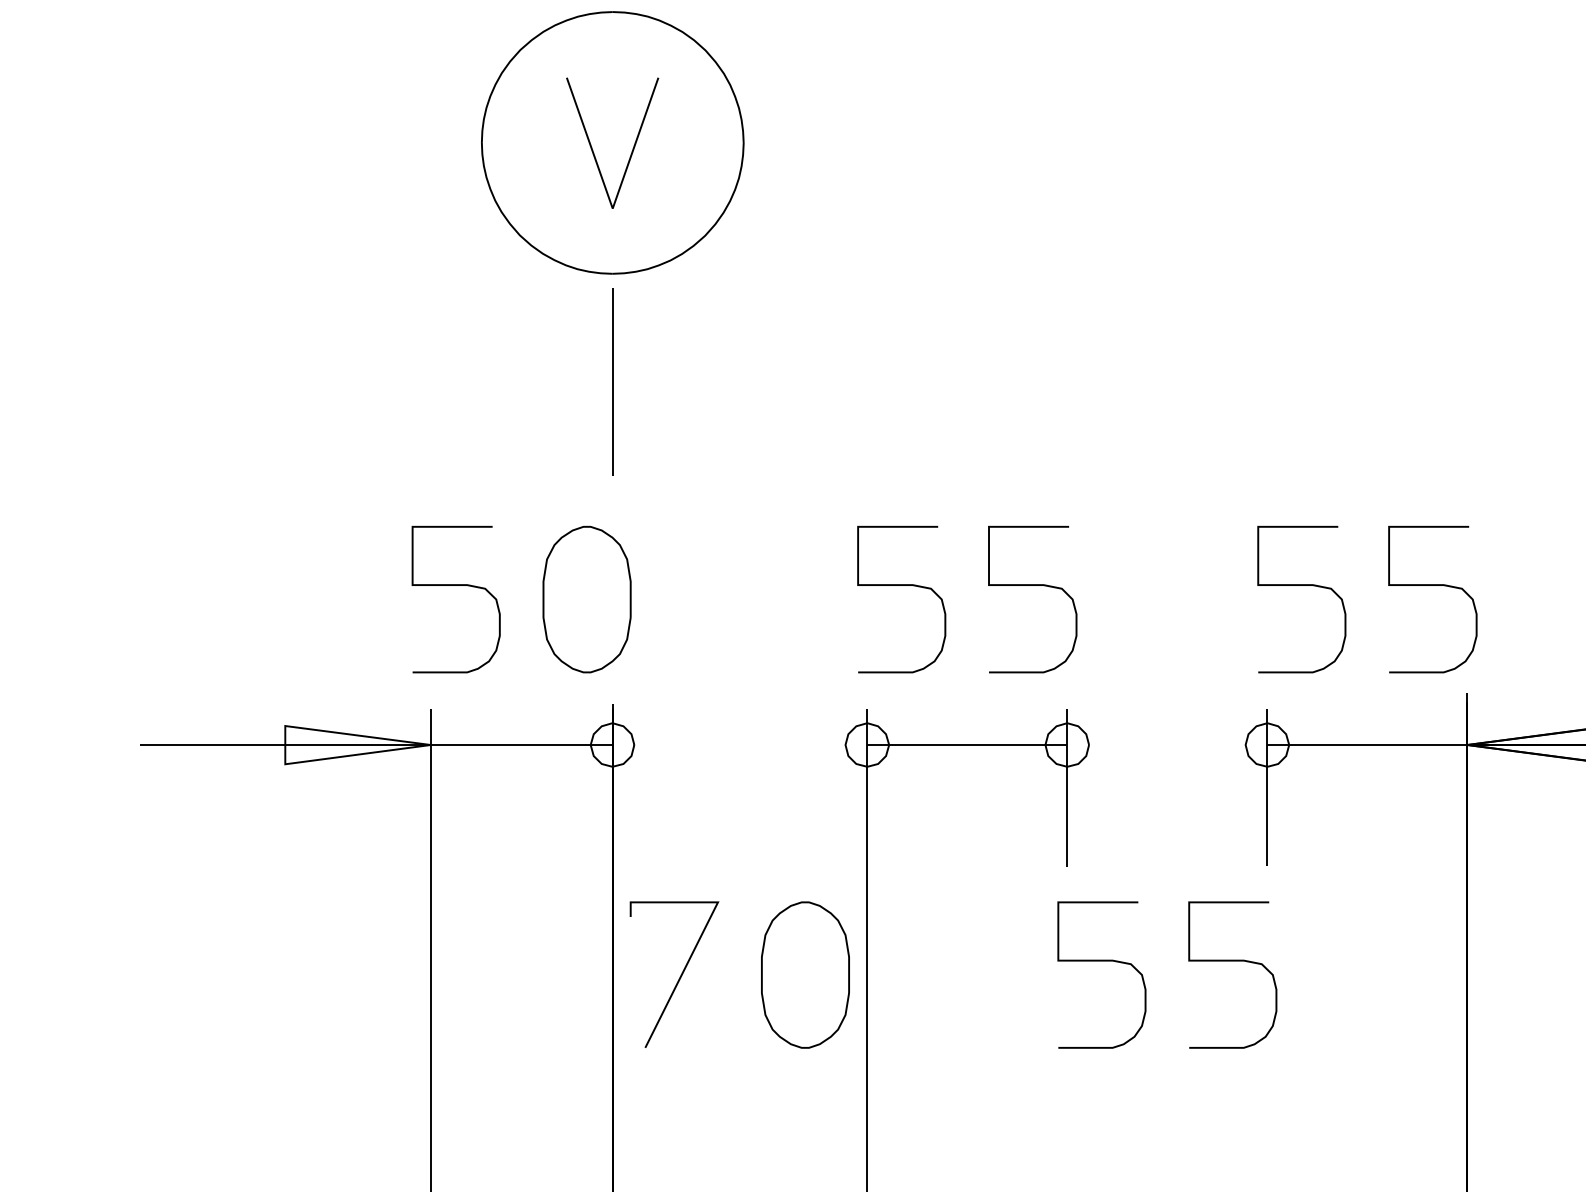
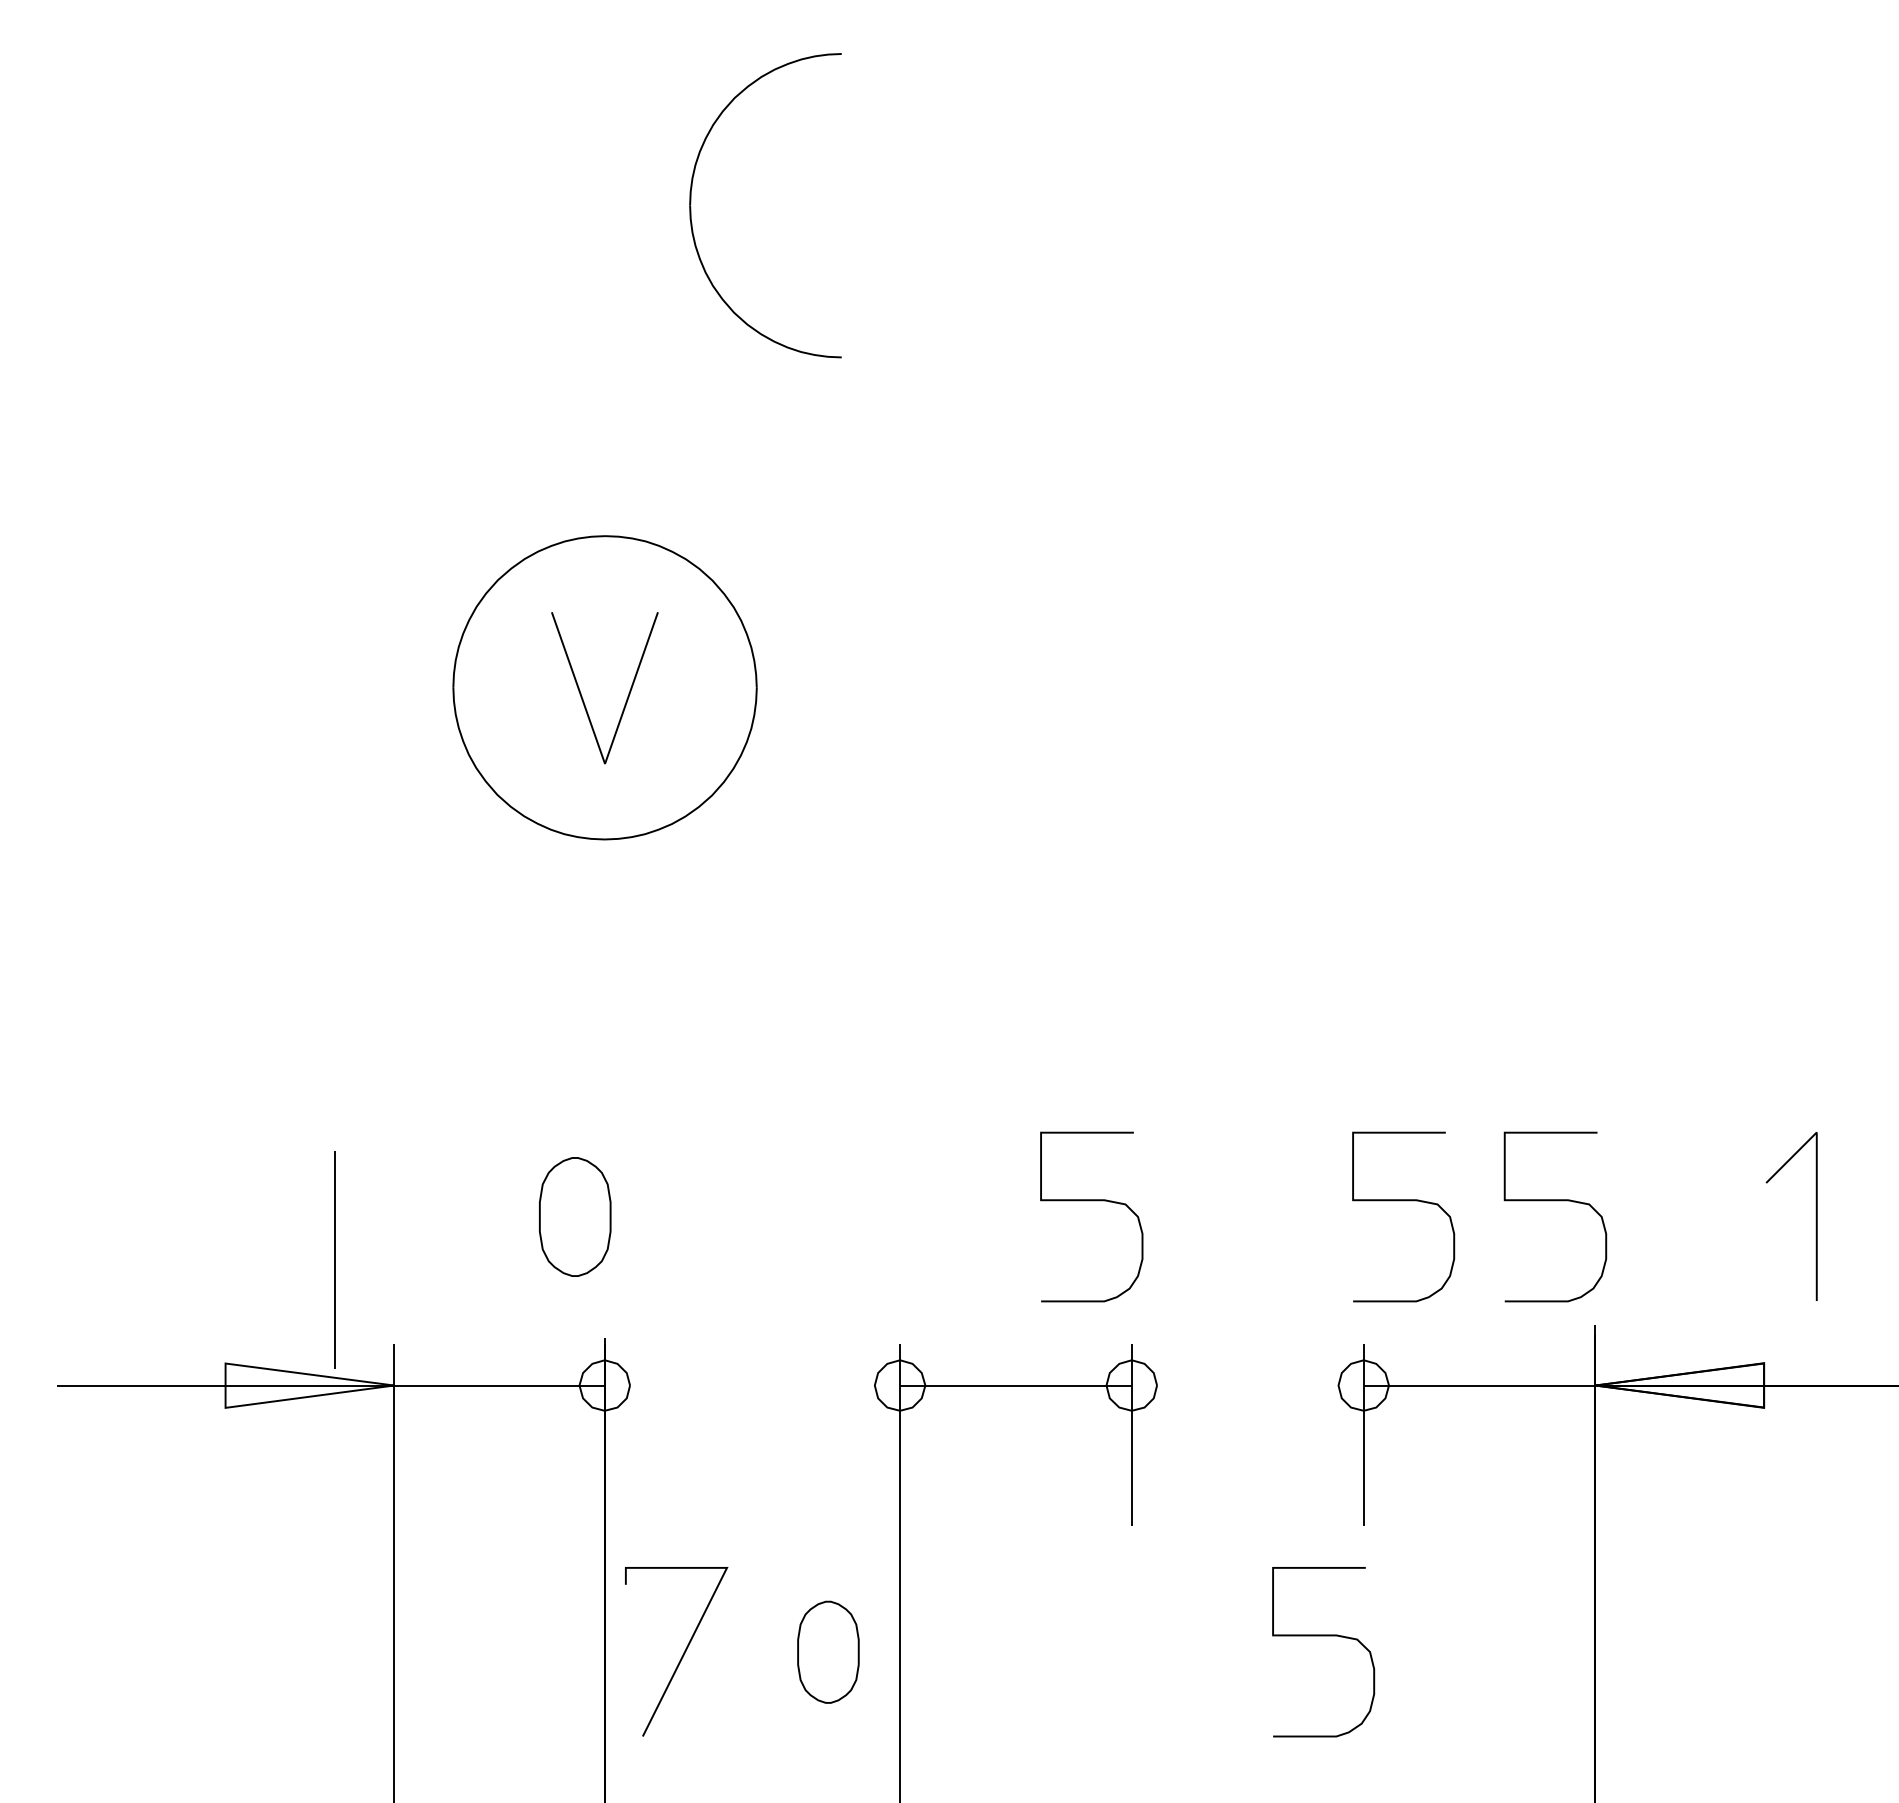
line: (612, 381) -> (334, 1259), moved
curve: (456, 586) -> (423, 1201), removed
curve: (901, 586) -> (939, 1201), removed
part: (586, 599) -> (574, 1216), size x0.7
curve: (1101, 961) -> (1171, 1636), removed
part: (805, 975) -> (828, 1652), size x0.6

